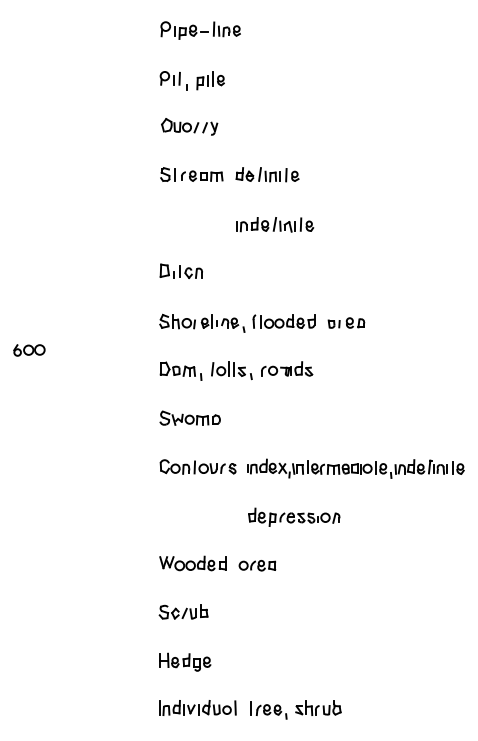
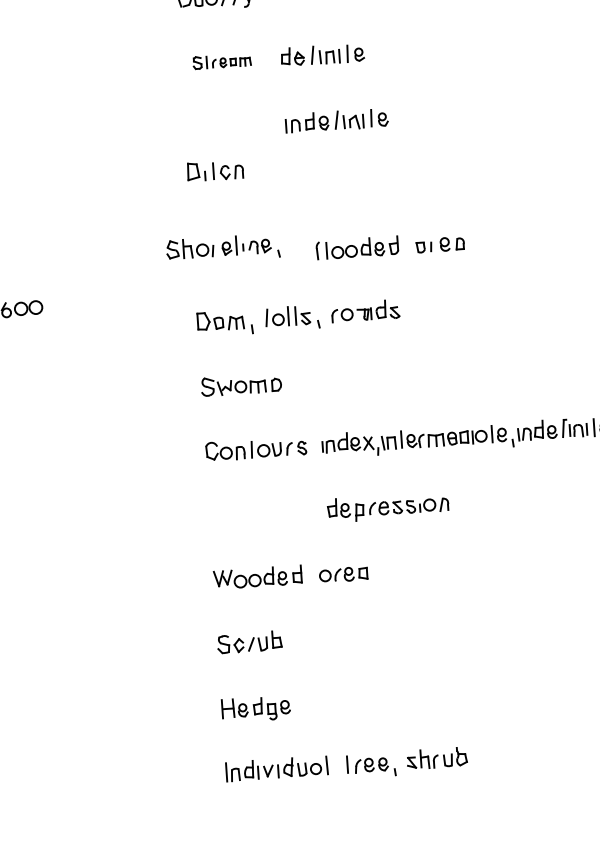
part: (191, 174) -> (221, 61), size x0.7
part: (180, 270) -> (214, 169), moved
part: (202, 322) -> (223, 247), moved

